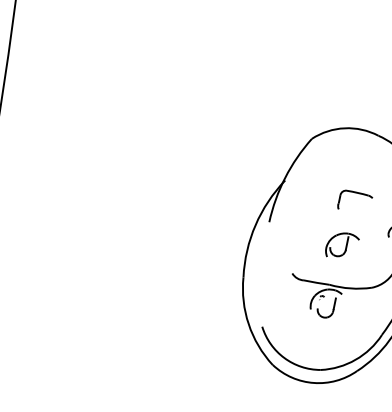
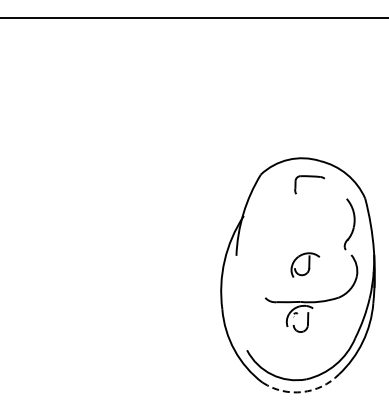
part: (356, 193) -> (309, 177), moved
arc: (314, 383) -> (302, 392), solid -> dashed

